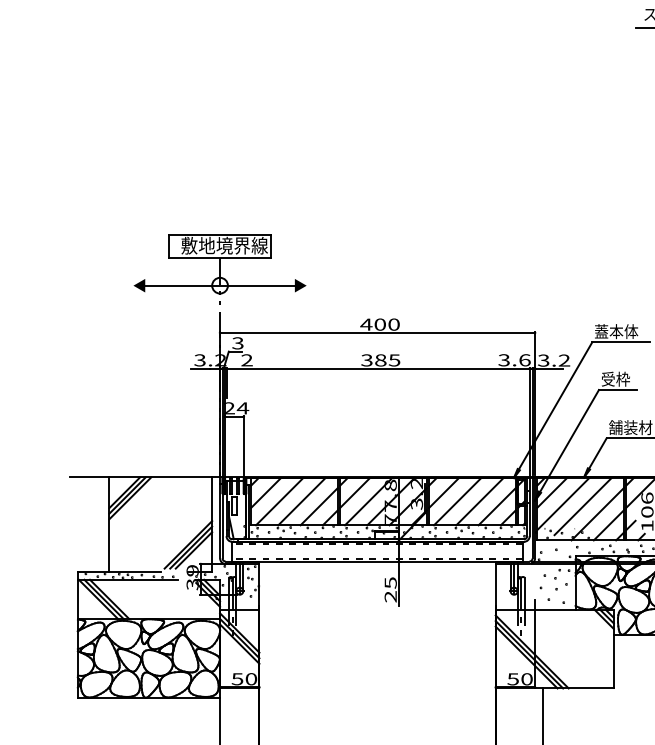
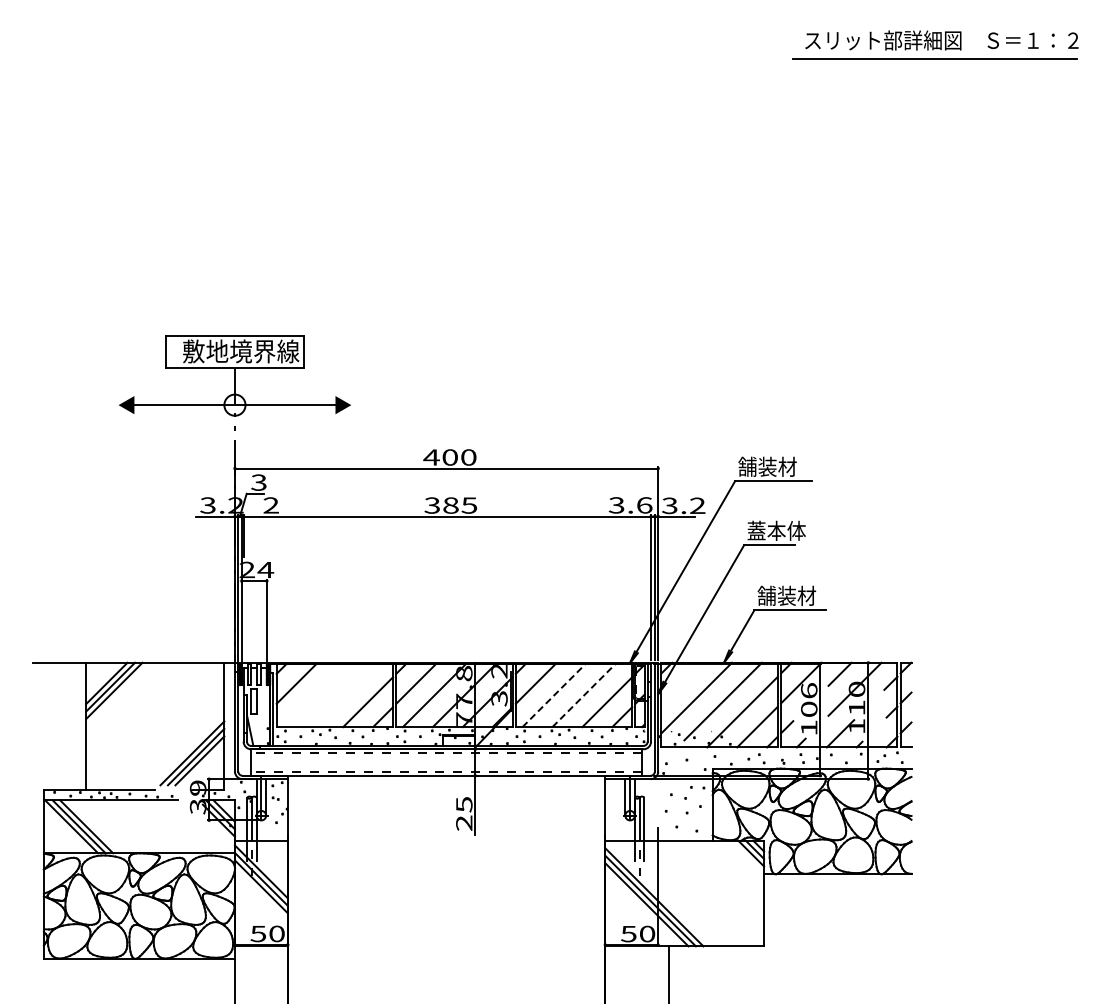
text: (616, 331) -> (767, 466), 蓋本体 -> 舗装材
text: (623, 378) -> (776, 530), 受枠 -> 蓋本体
line: (552, 492) -> (681, 682), removed
line: (279, 501) -> (314, 695), removed
line: (301, 501) -> (344, 695), removed
line: (457, 501) -> (554, 695), solid -> dashed
line: (480, 501) -> (584, 695), solid -> dashed

